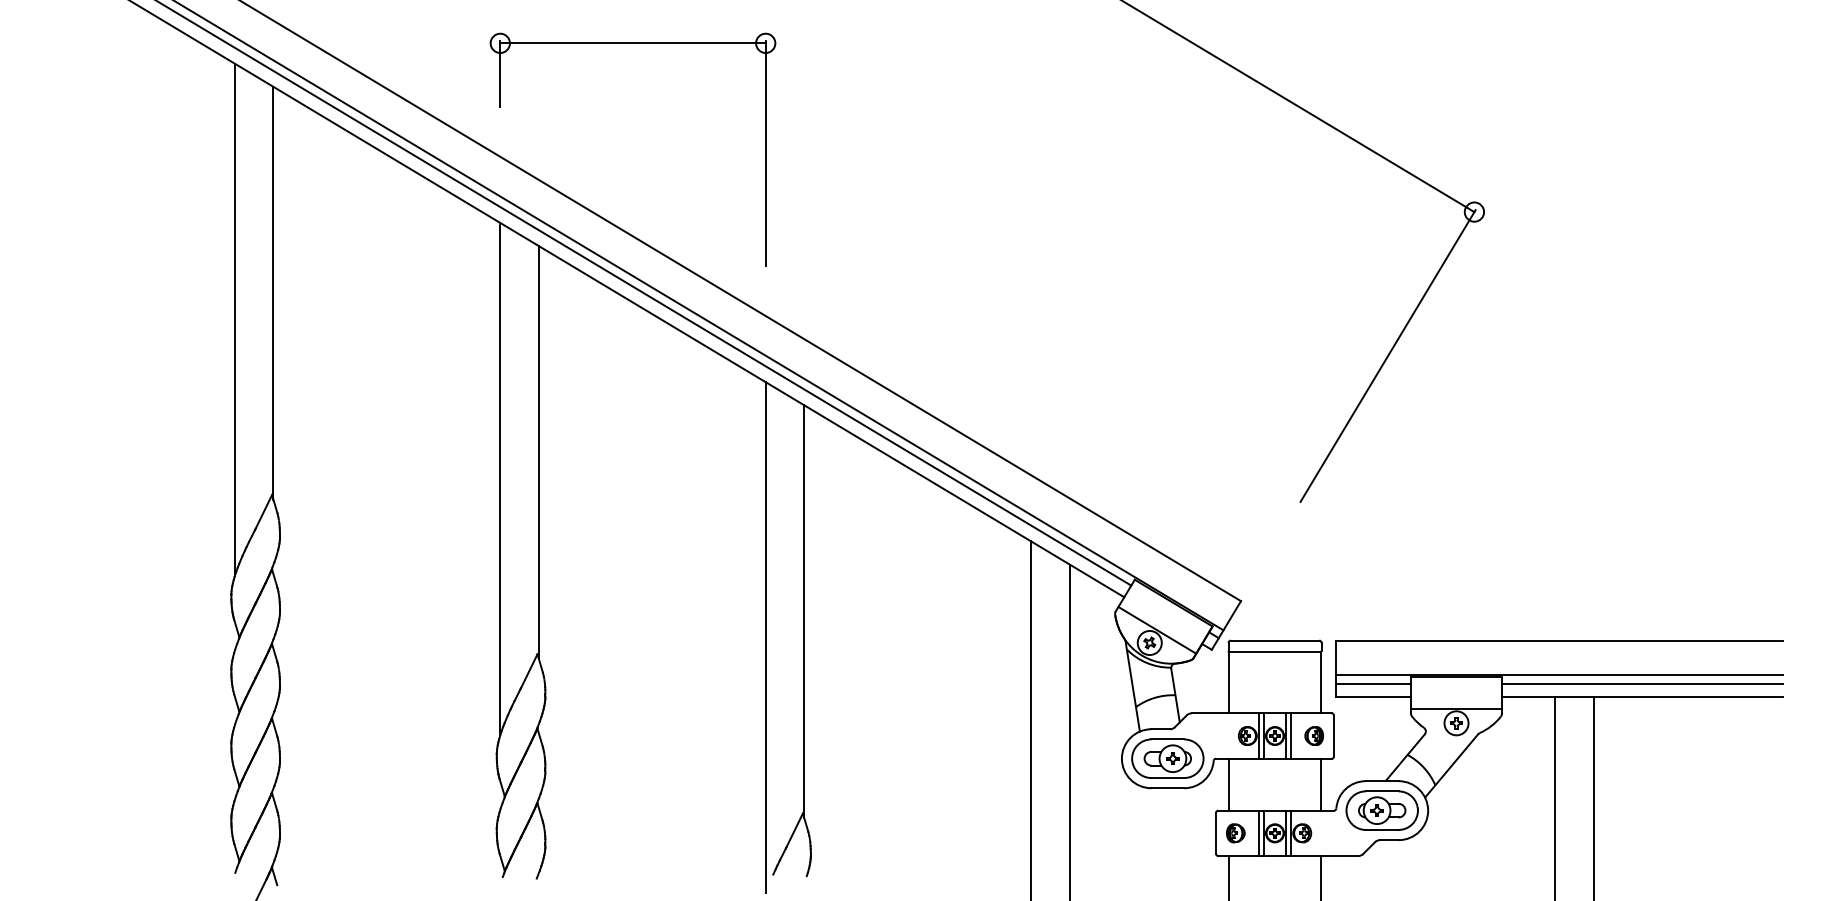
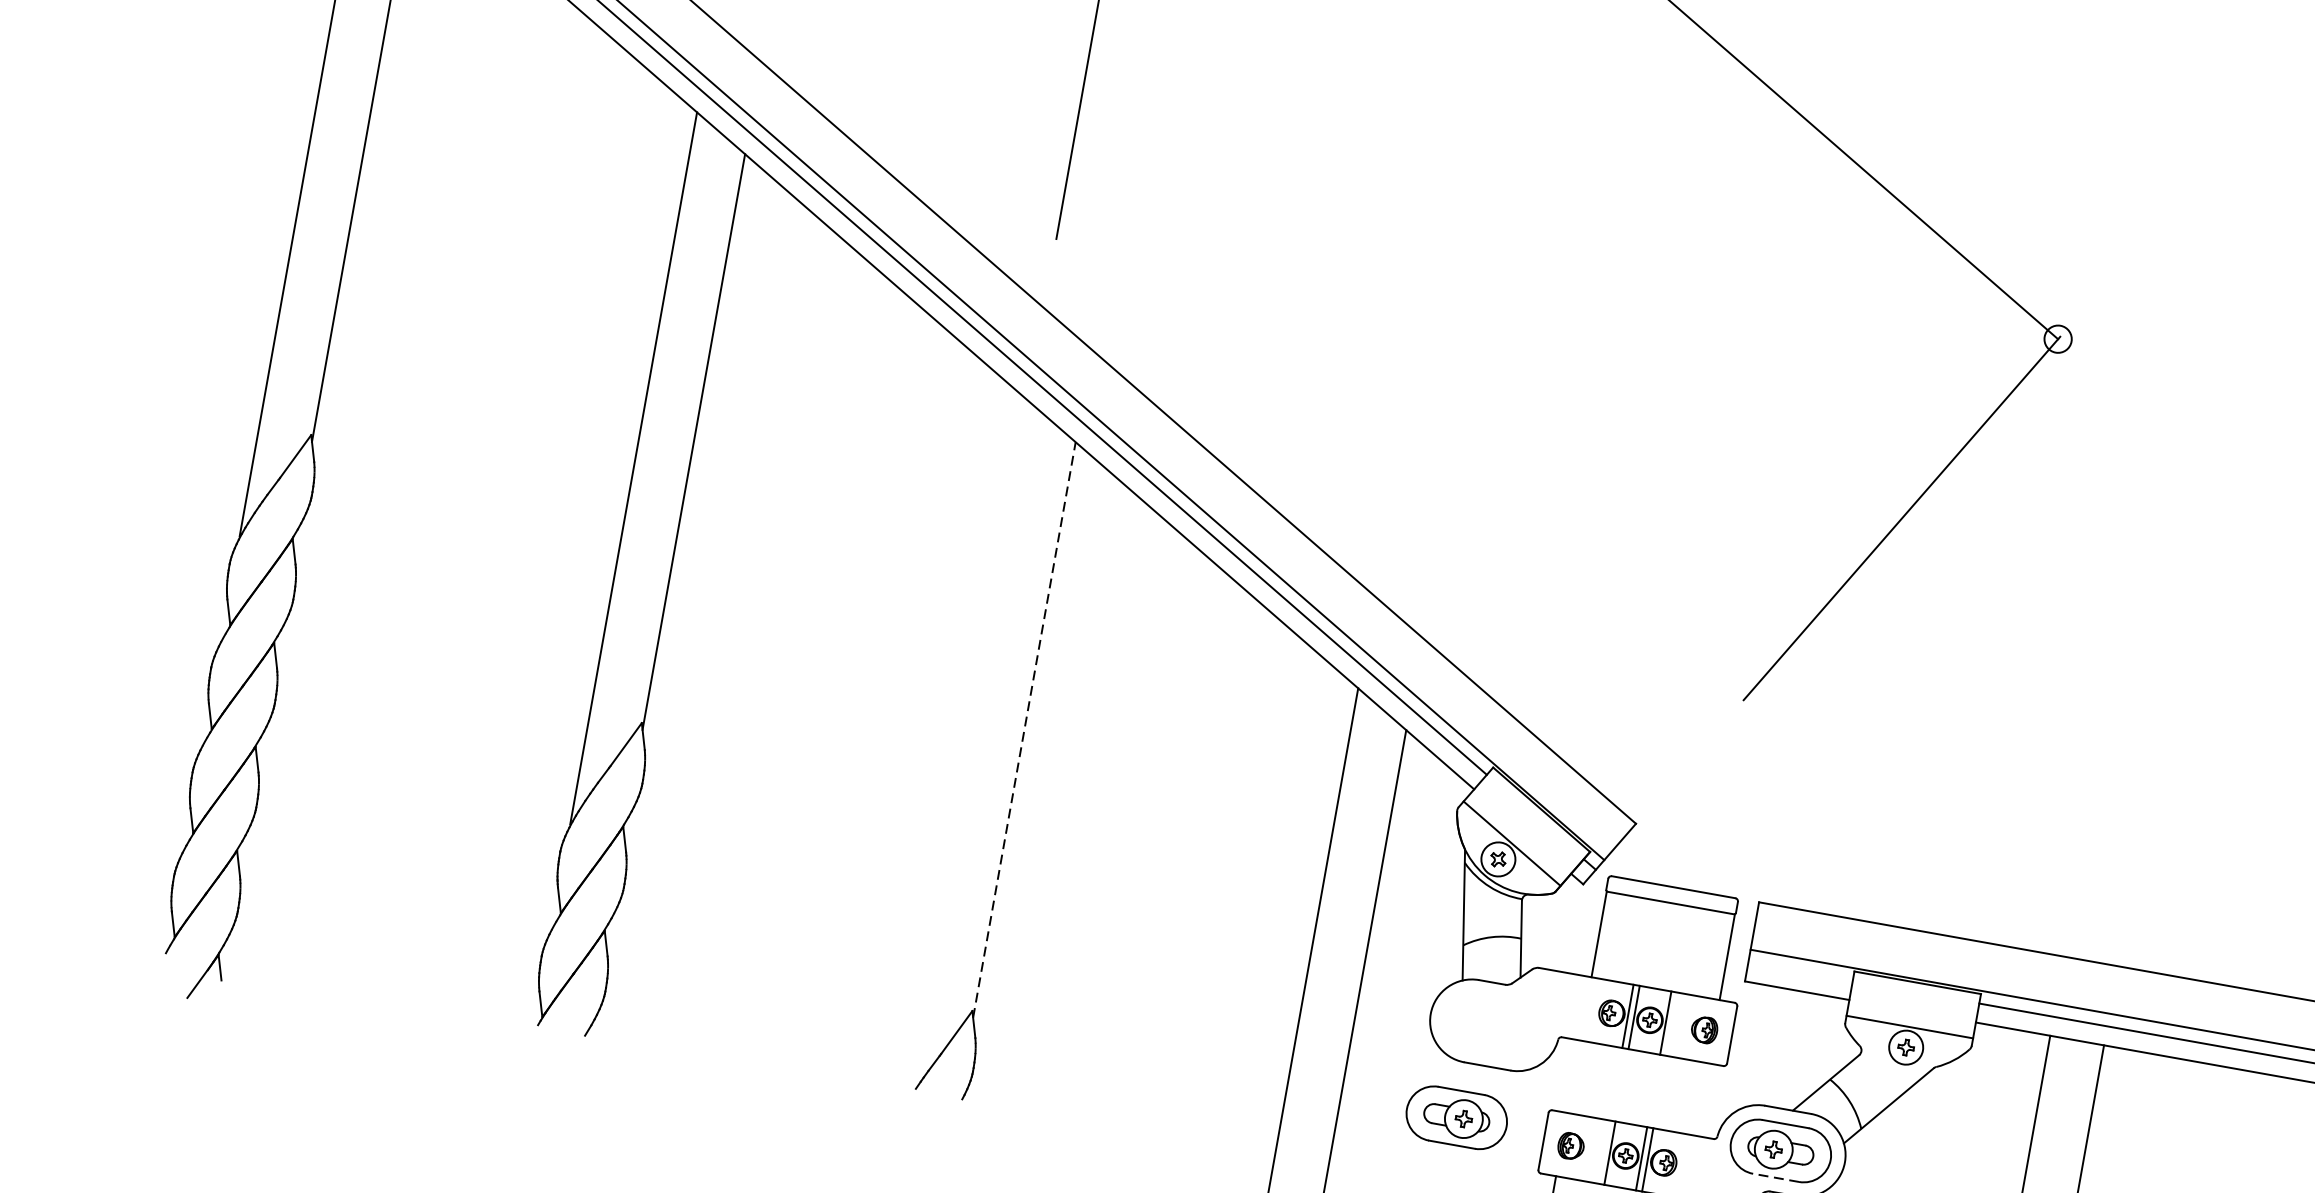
line: (804, 611) -> (1024, 729), solid -> dashed
line: (765, 637) -> (963, 756), removed
line: (1373, 683) -> (1800, 971), removed
line: (1290, 735) -> (1671, 1023), removed
part: (1167, 758) -> (1456, 1117), moved
line: (1229, 784) -> (1574, 1076), removed
line: (1320, 784) -> (1701, 1099), removed
line: (1381, 829) -> (1775, 1177), solid -> dashed
line: (1259, 833) -> (1604, 1152), removed

